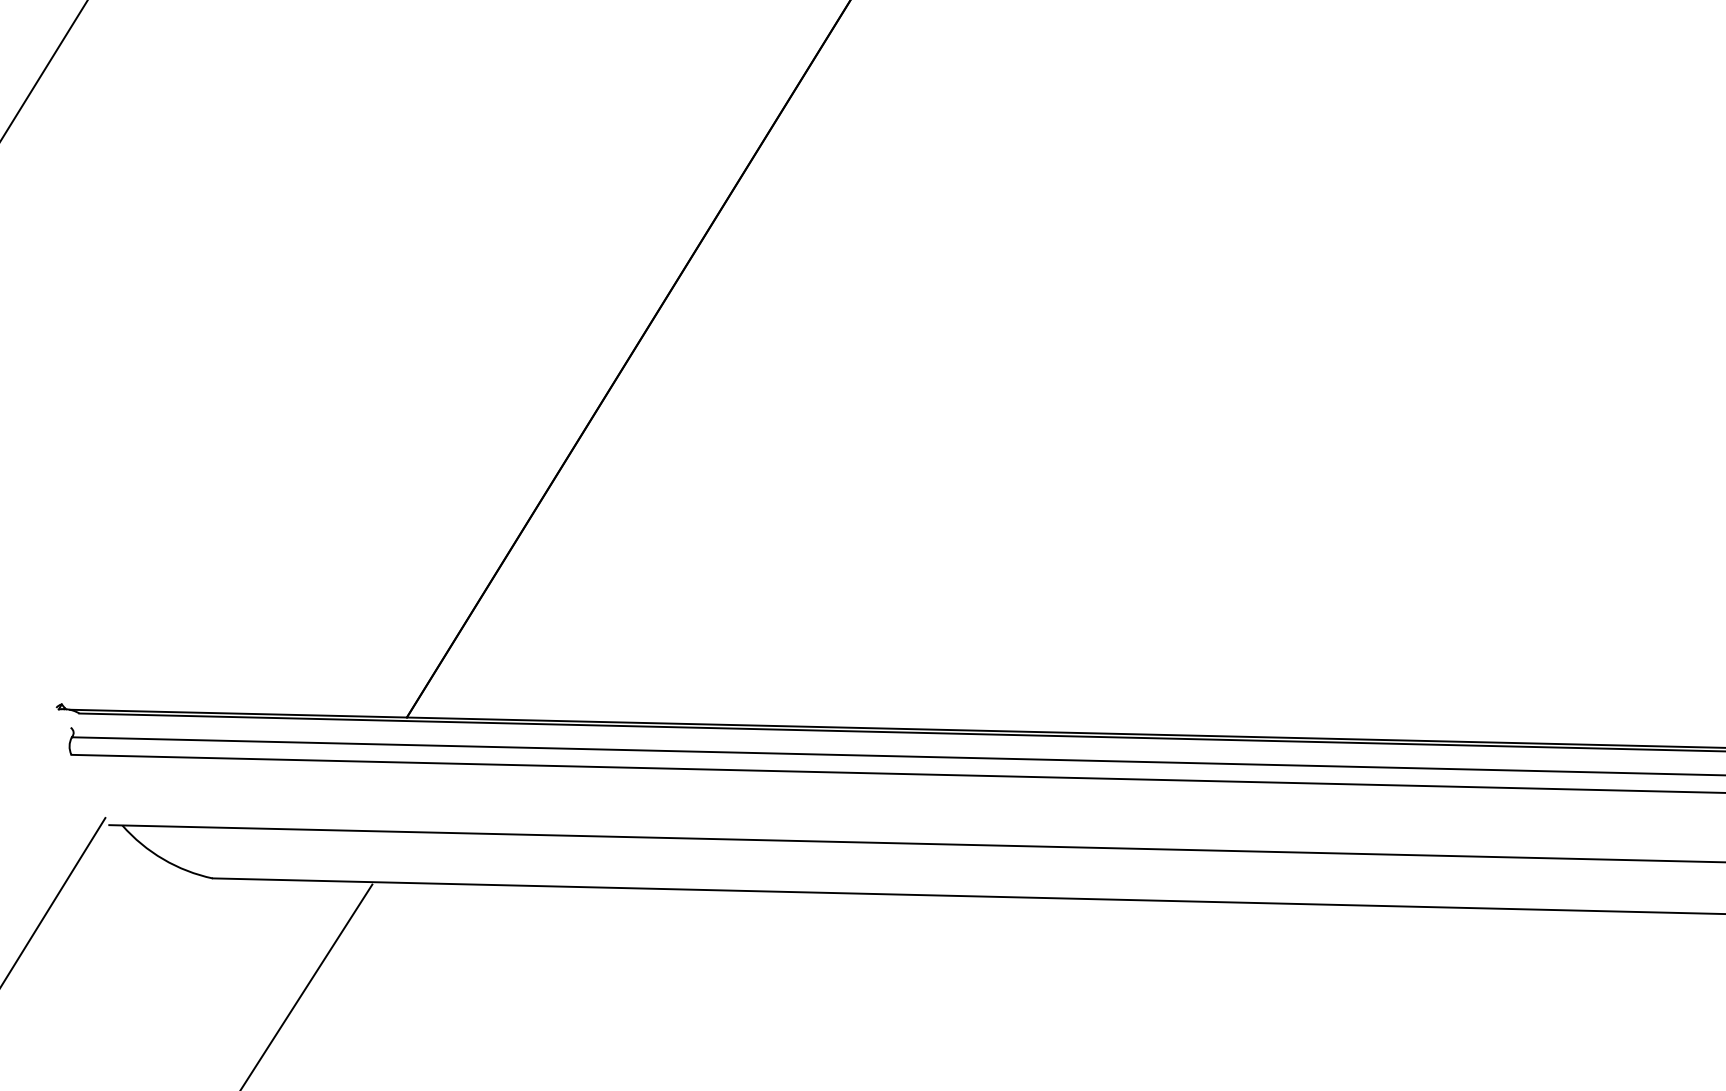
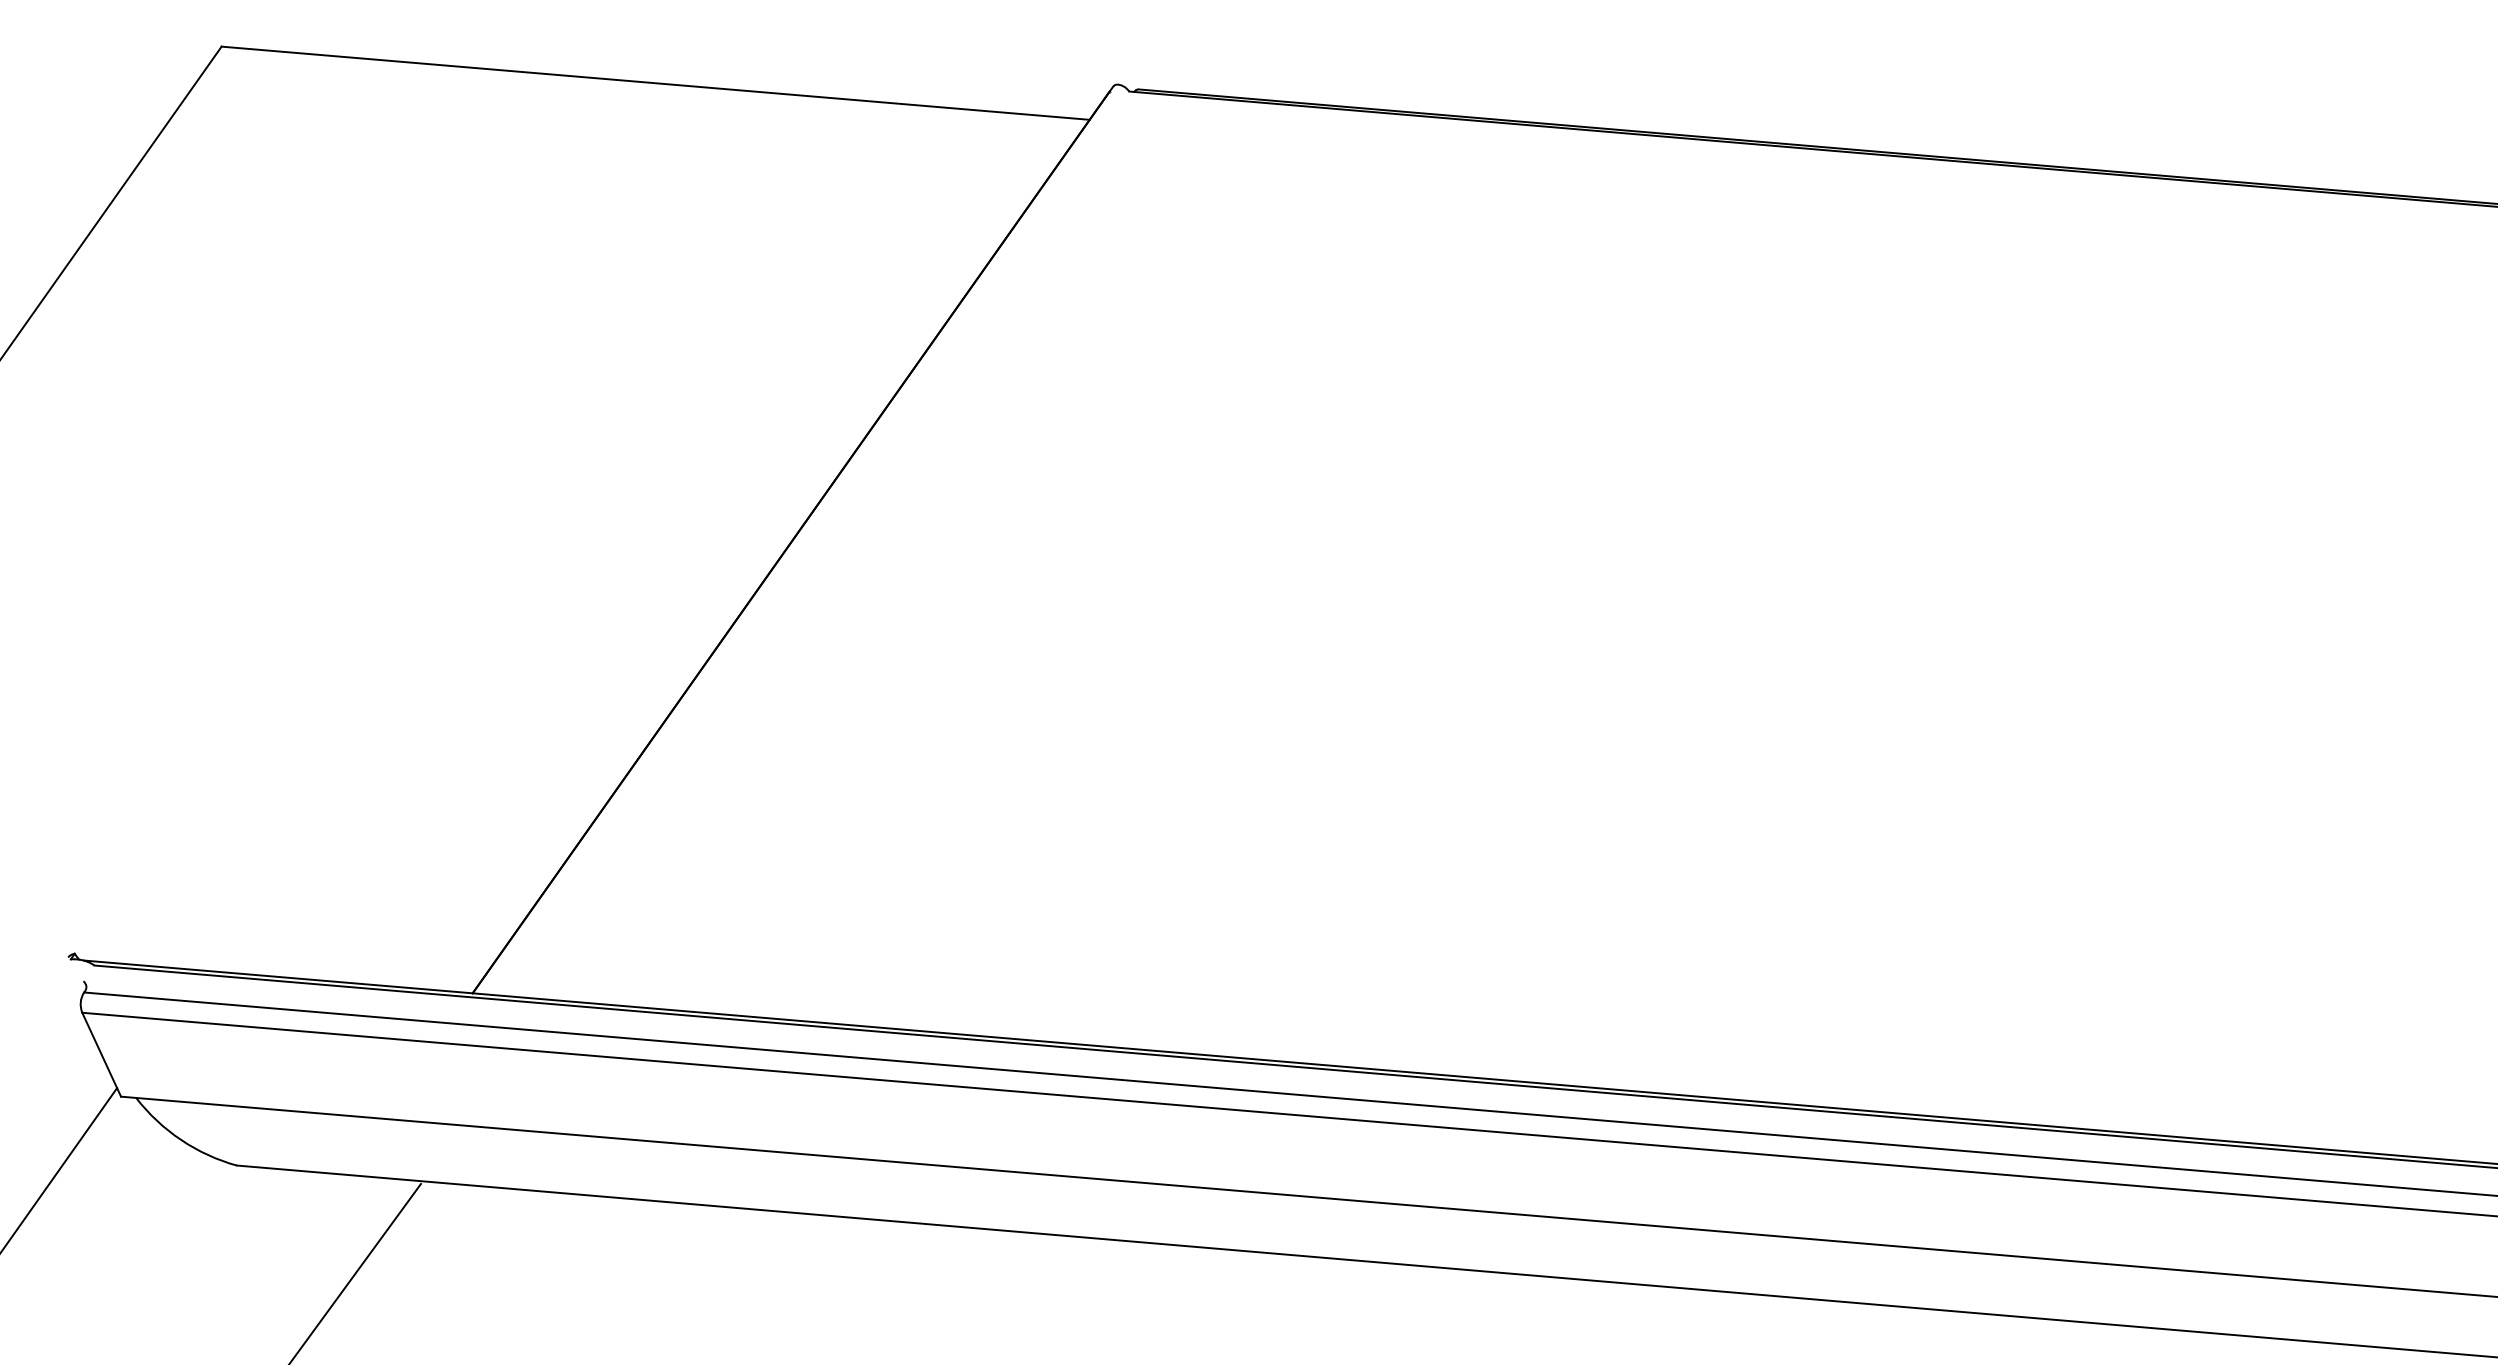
line: (90, 789) -> (101, 1054), added

